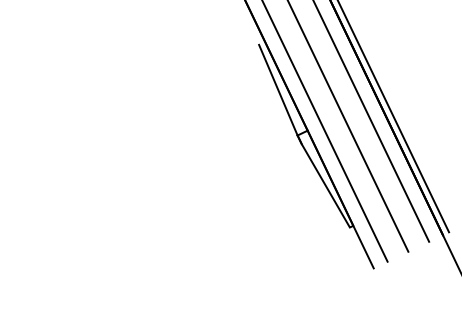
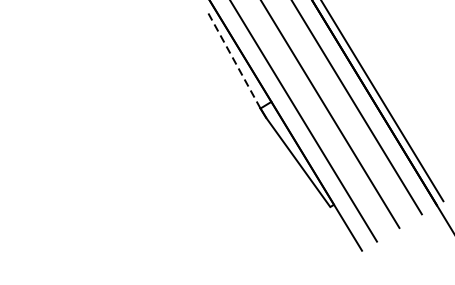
line: (278, 89) -> (233, 58), solid -> dashed

